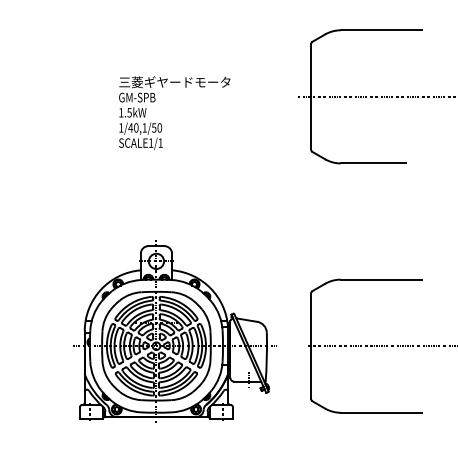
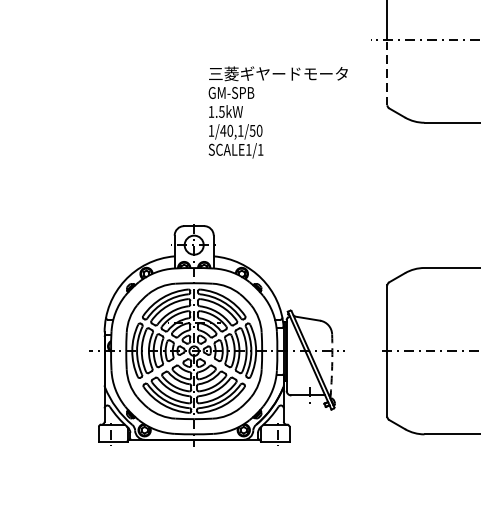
text: (174, 112) -> (277, 111), moved
line: (311, 122) -> (387, 71), solid -> dashed
arc: (266, 358) -> (331, 366), solid -> dashed

